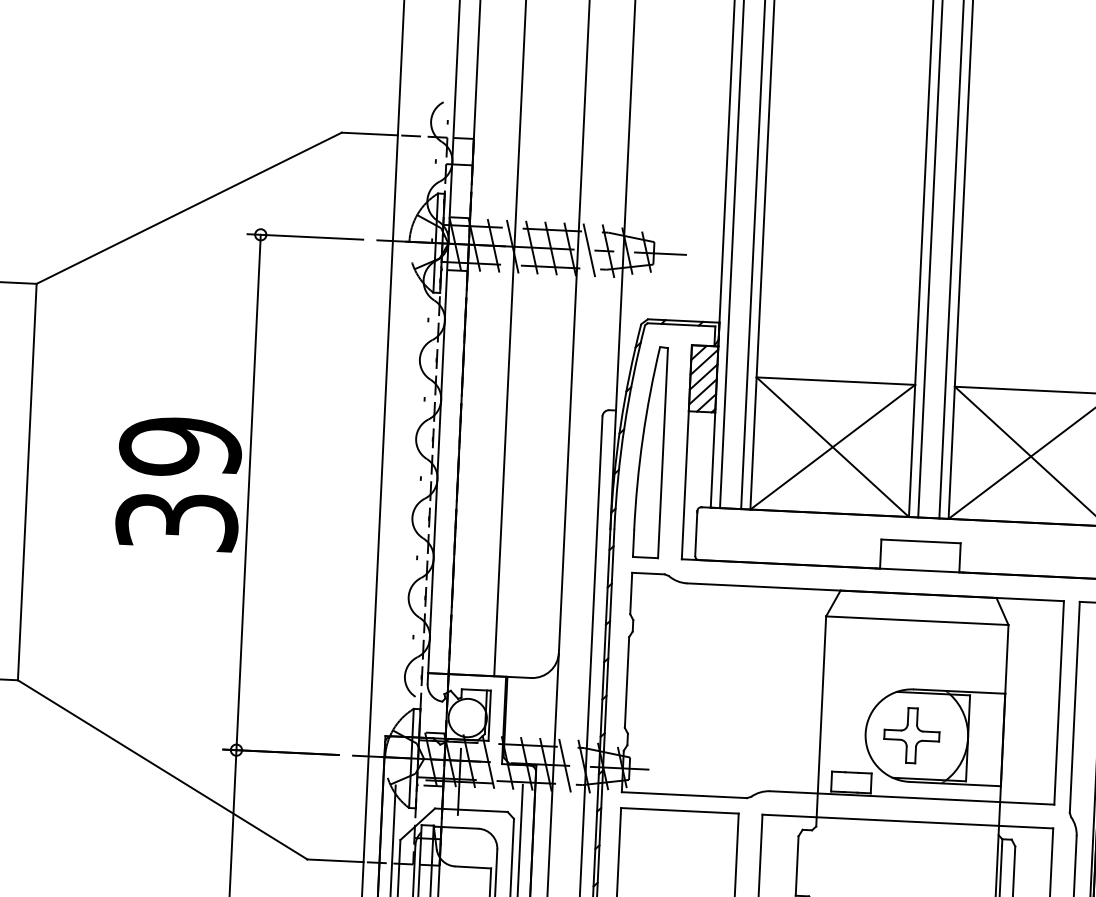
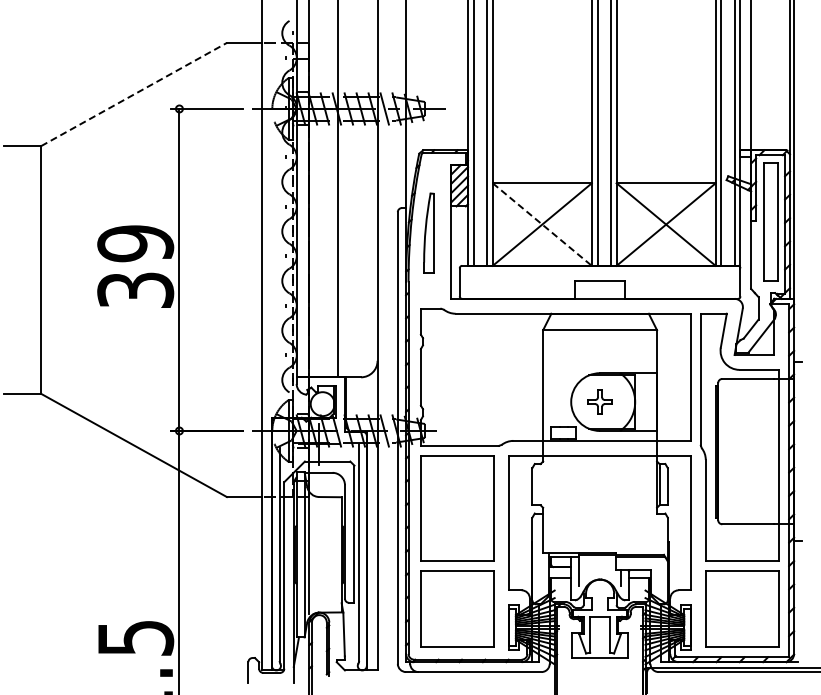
line: (189, 208) -> (134, 94), solid -> dashed
line: (833, 447) -> (542, 224), solid -> dashed
part: (650, 451) -> (428, 232), size x0.6
part: (910, 734) -> (599, 401), size x0.7

